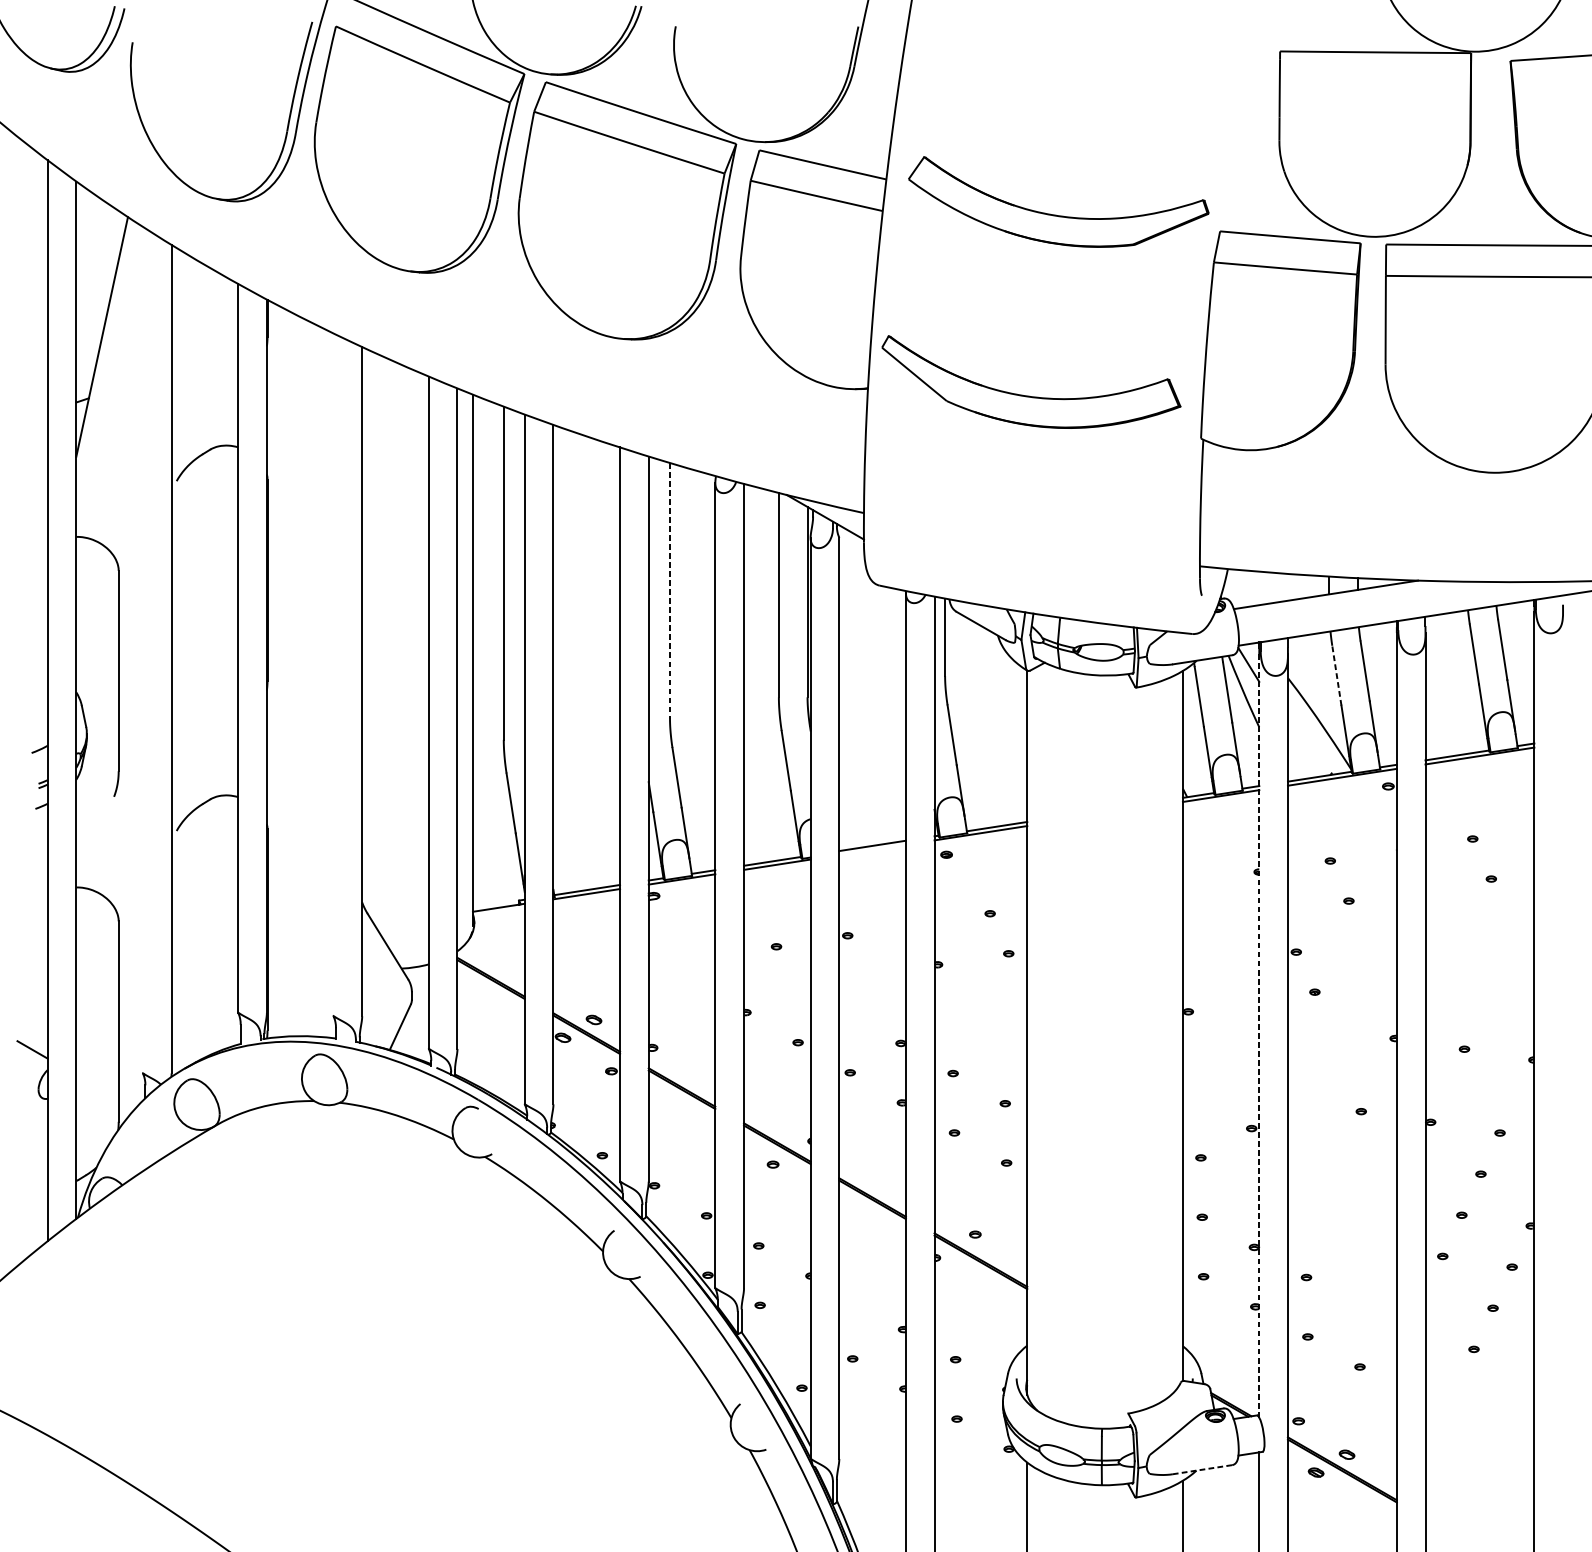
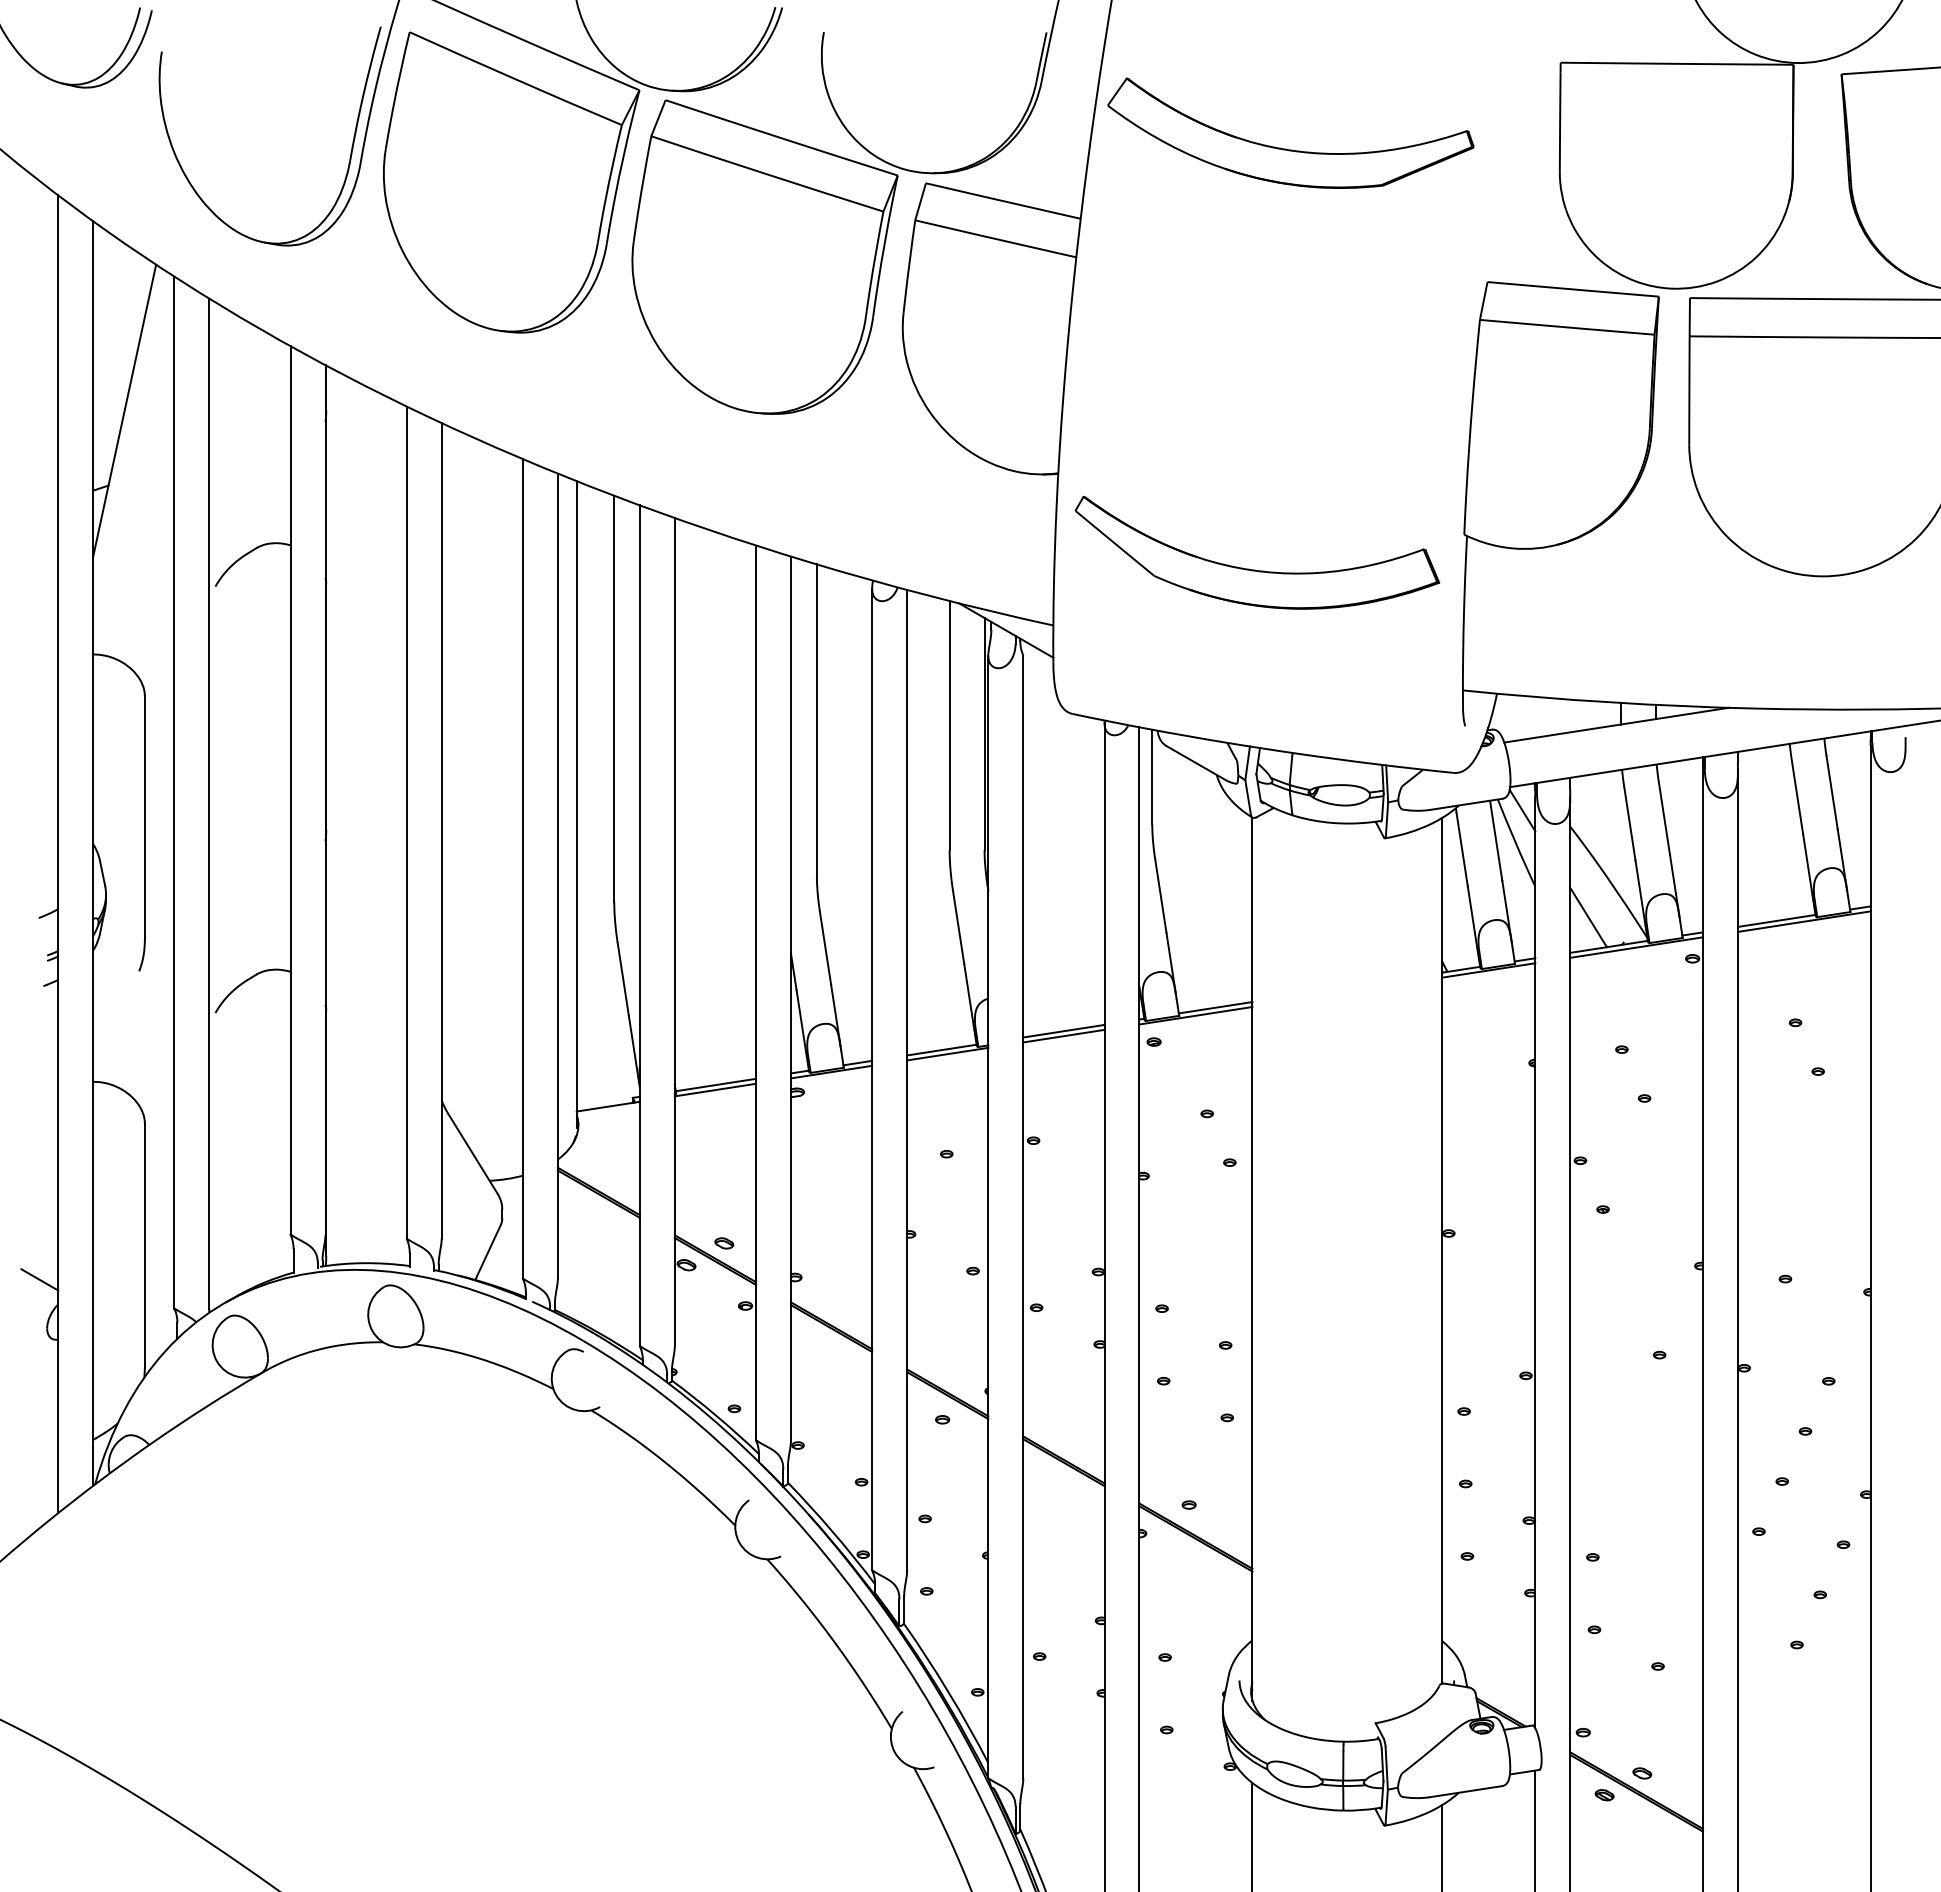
part: (1055, 214) -> (1286, 148), moved
part: (1029, 395) -> (1255, 569), moved
line: (669, 591) -> (816, 720), dashed -> solid
line: (143, 650) -> (174, 792), added
line: (333, 674) -> (406, 822), added
line: (1336, 675) -> (1629, 823), dashed -> solid
line: (1302, 752) -> (1588, 917), added
line: (872, 849) -> (1063, 1035), added
line: (1259, 1035) -> (1535, 1262), dashed -> solid
line: (1202, 1469) -> (1466, 1791), dashed -> solid

